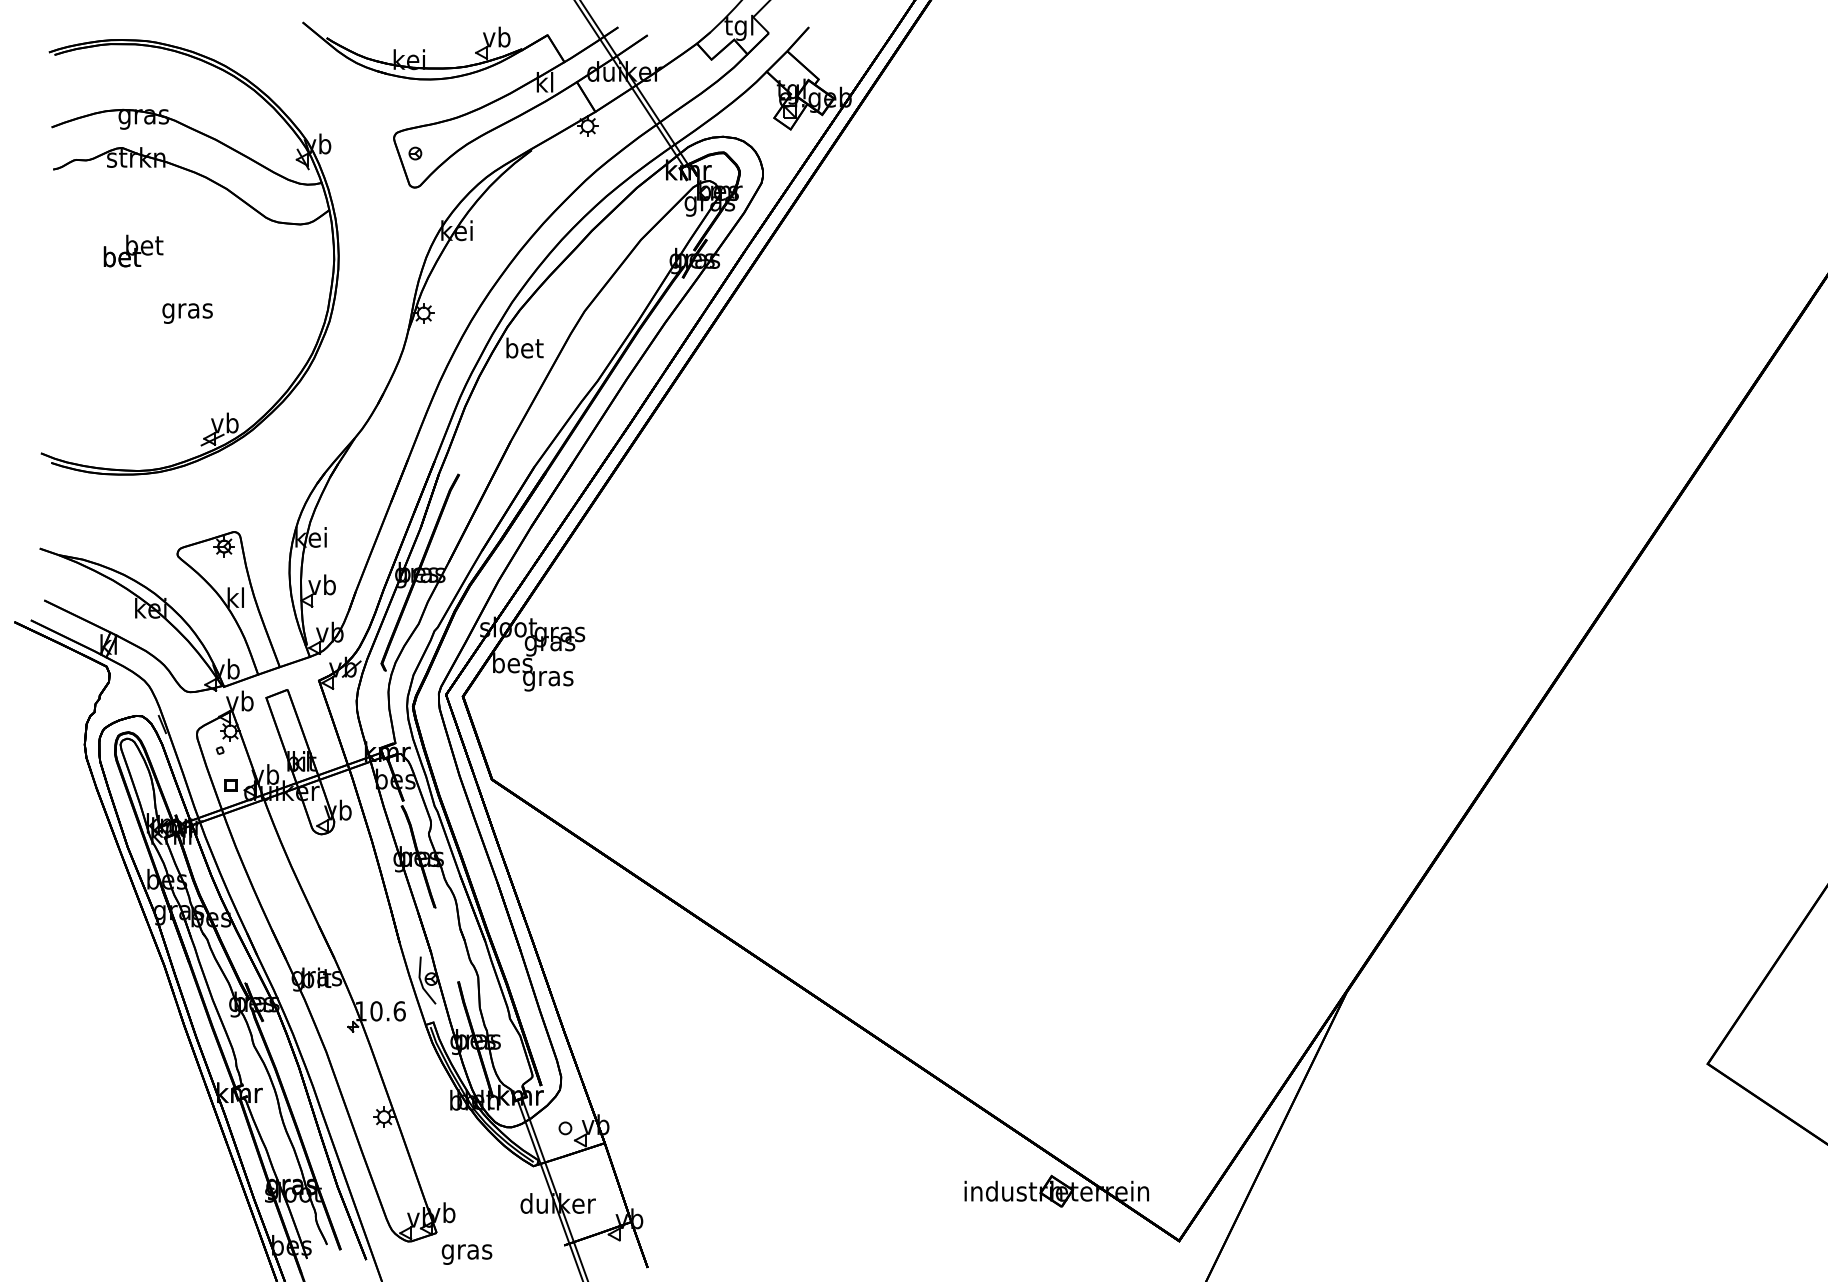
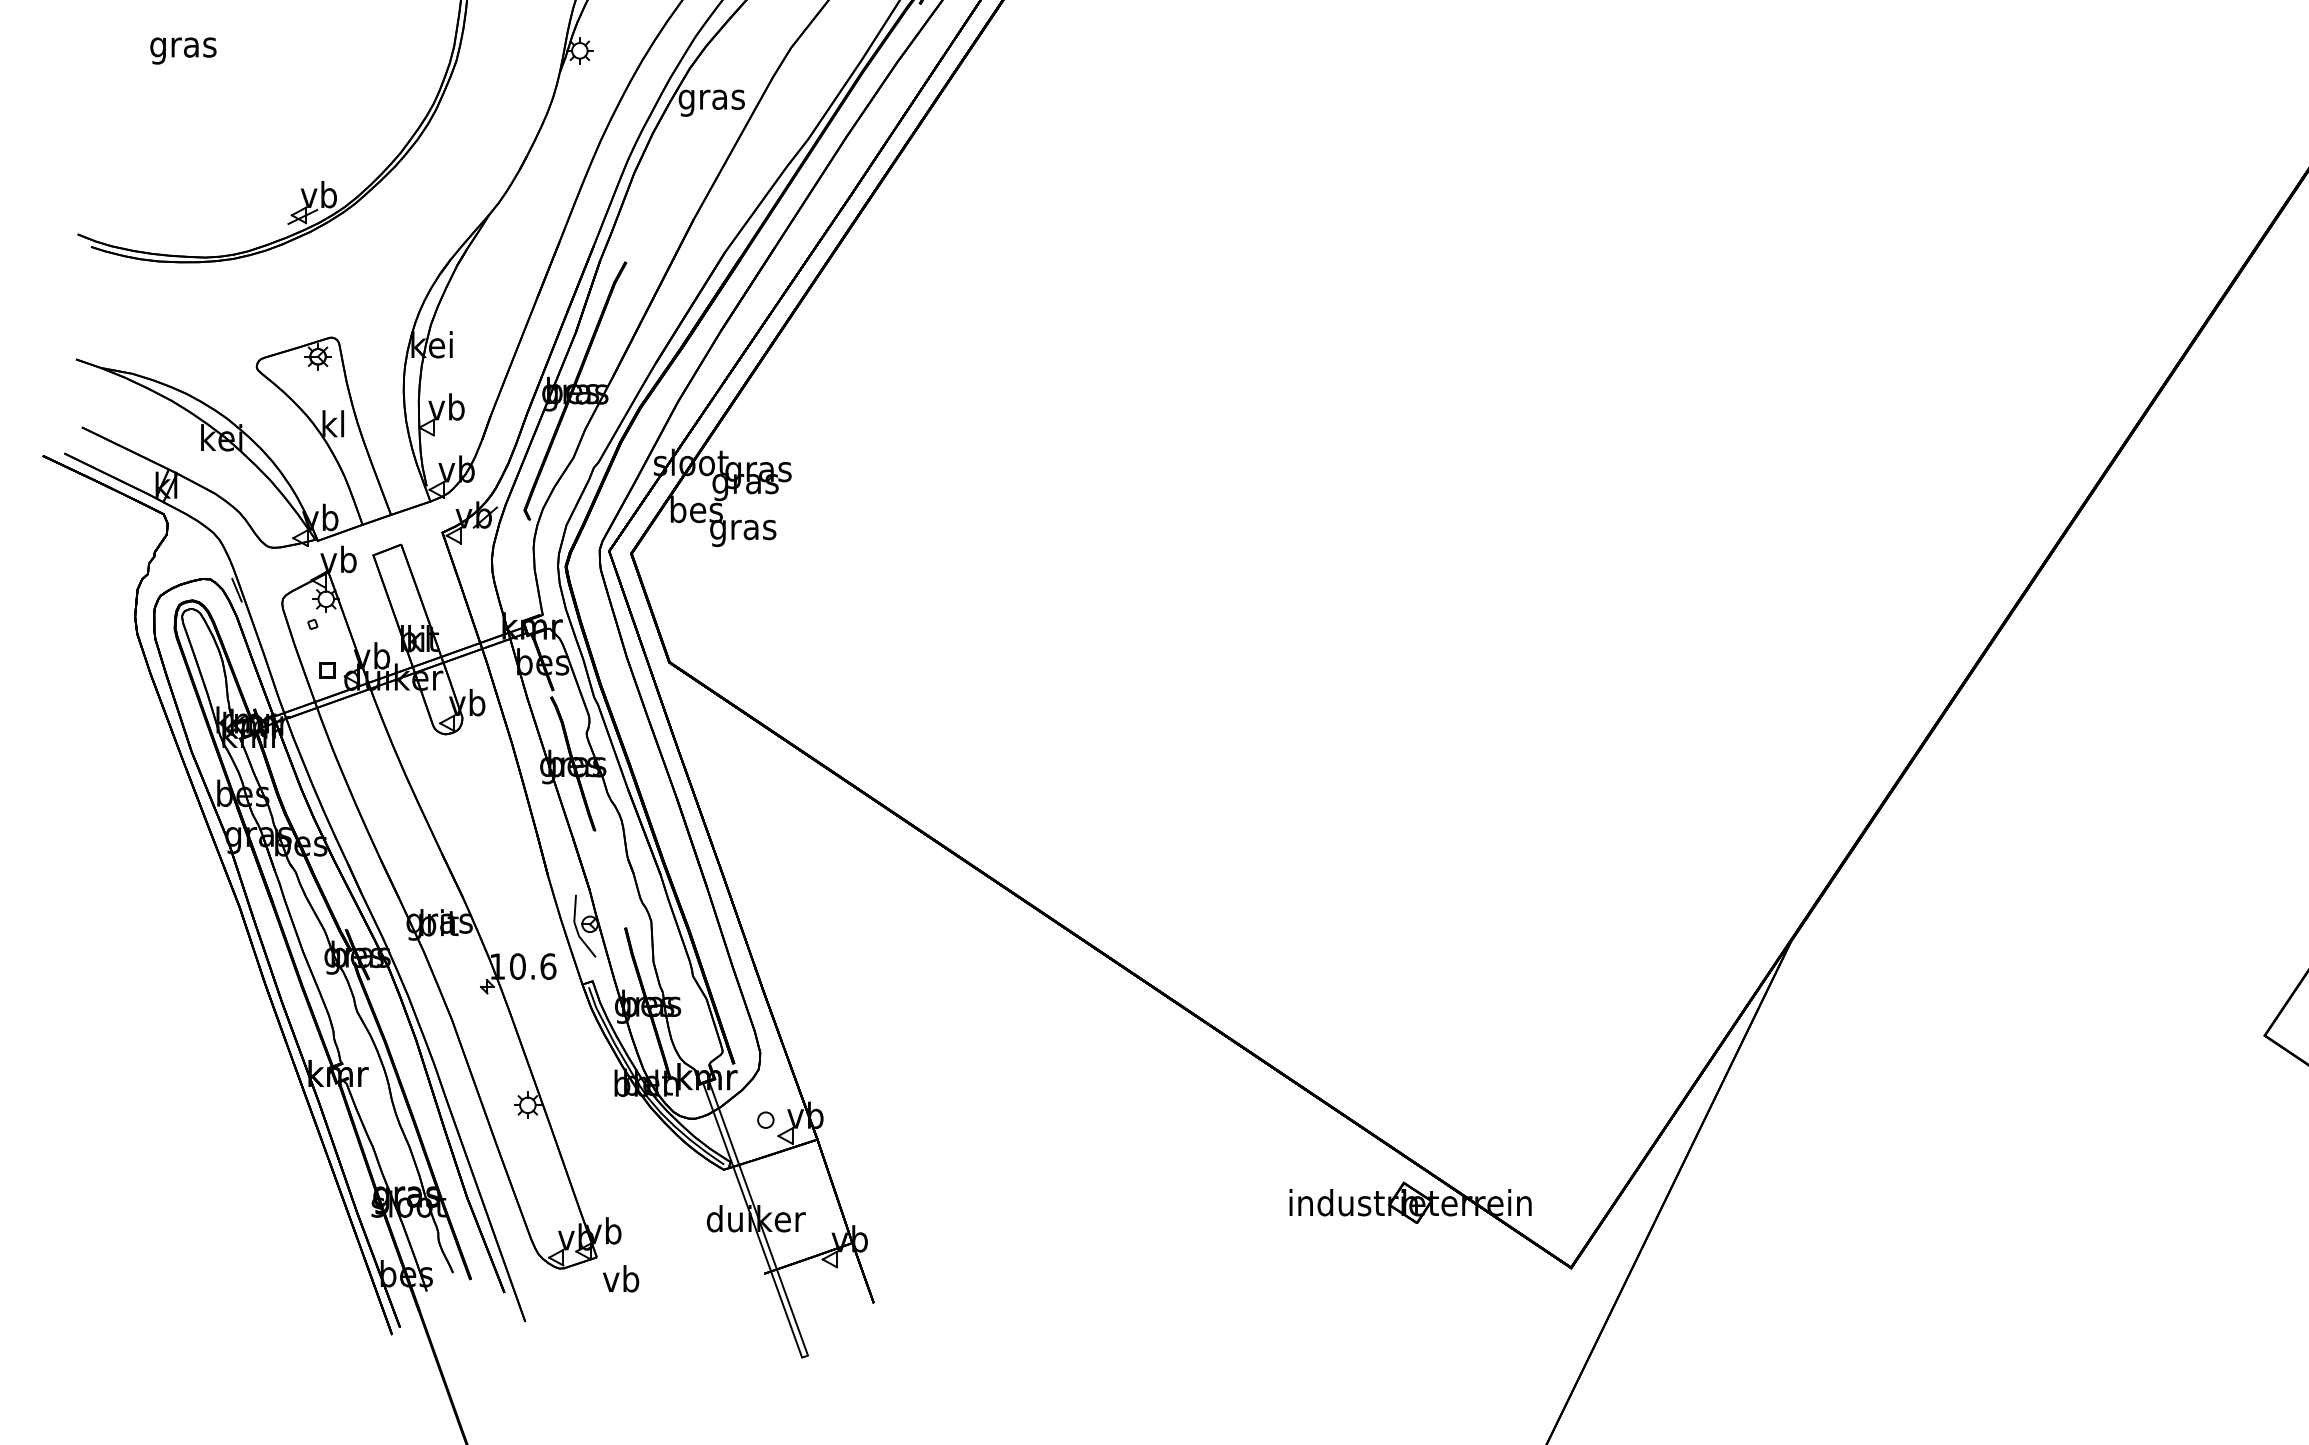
text: (187, 313) -> (183, 50), moved
text: (524, 350) -> (712, 99), bet -> gras
text: (466, 1251) -> (635, 1281), gras -> vb

